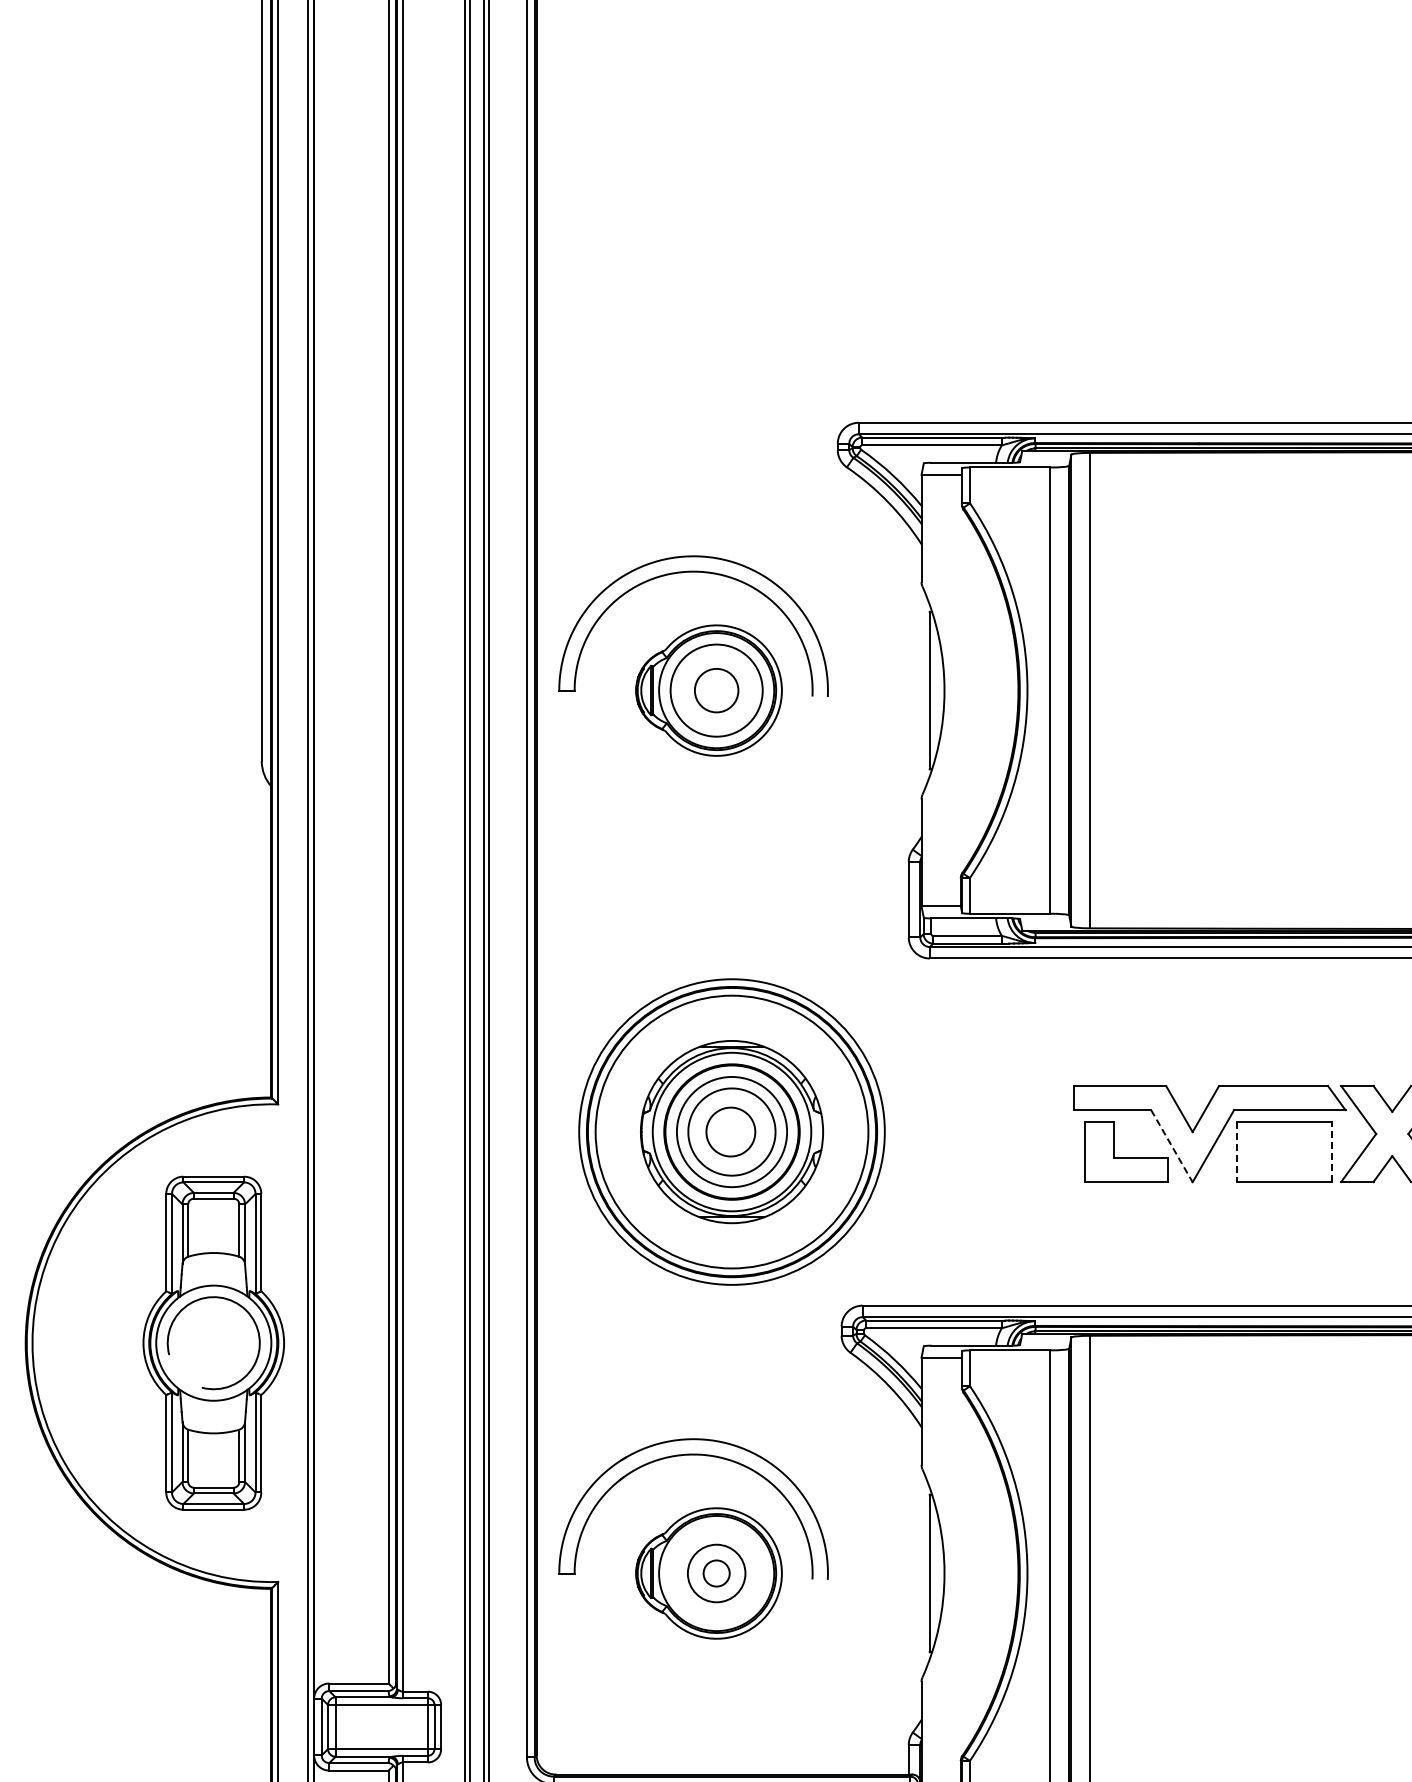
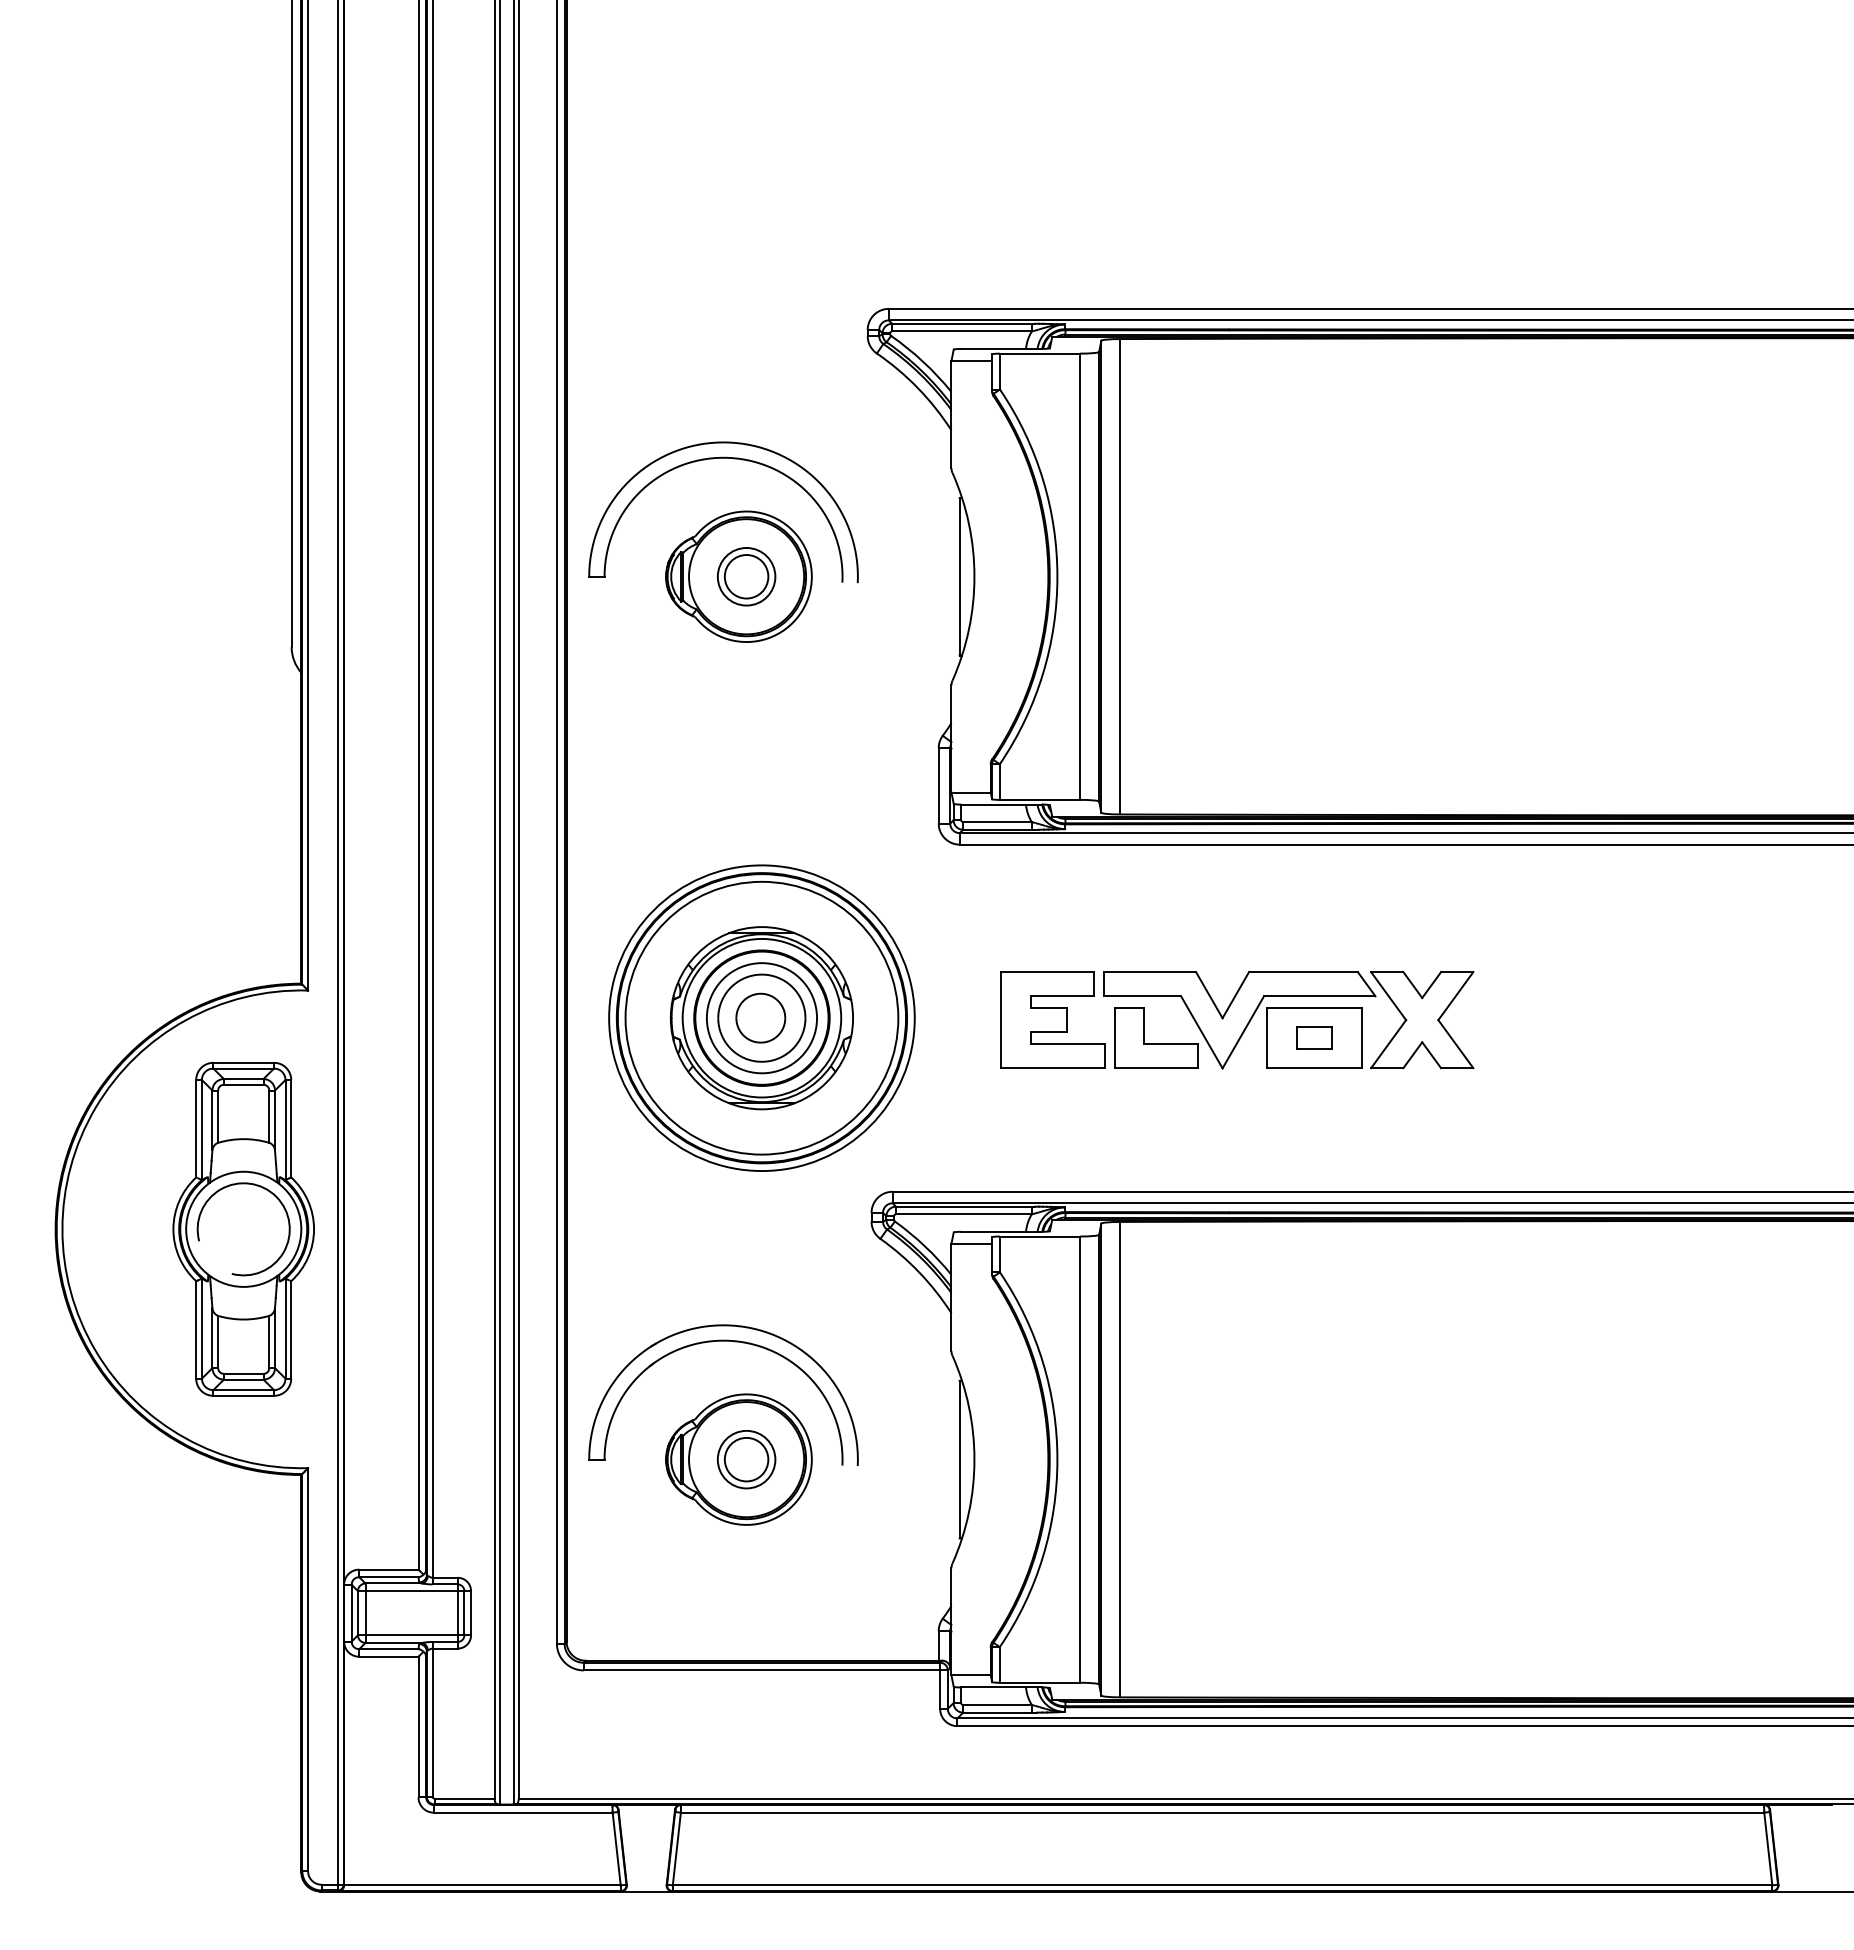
circle: (716, 690) -> (746, 576), size x0.62
part: (1022, 1133) -> (1052, 1019), added
line: (1171, 1146) -> (1201, 1032), dashed -> solid
part: (1284, 1151) -> (1314, 1037), added
line: (1332, 1151) -> (1362, 1037), dashed -> solid
line: (1236, 1152) -> (1266, 1038), dashed -> solid
circle: (716, 1573) -> (746, 1459), size x1.67

